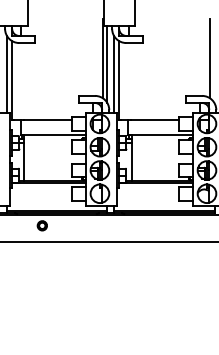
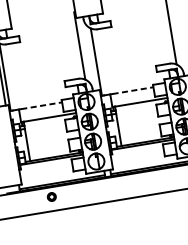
line: (107, 64) -> (84, 50), removed
line: (114, 74) -> (92, 57), removed
line: (48, 119) -> (42, 105), solid -> dashed
line: (155, 119) -> (133, 90), solid -> dashed

